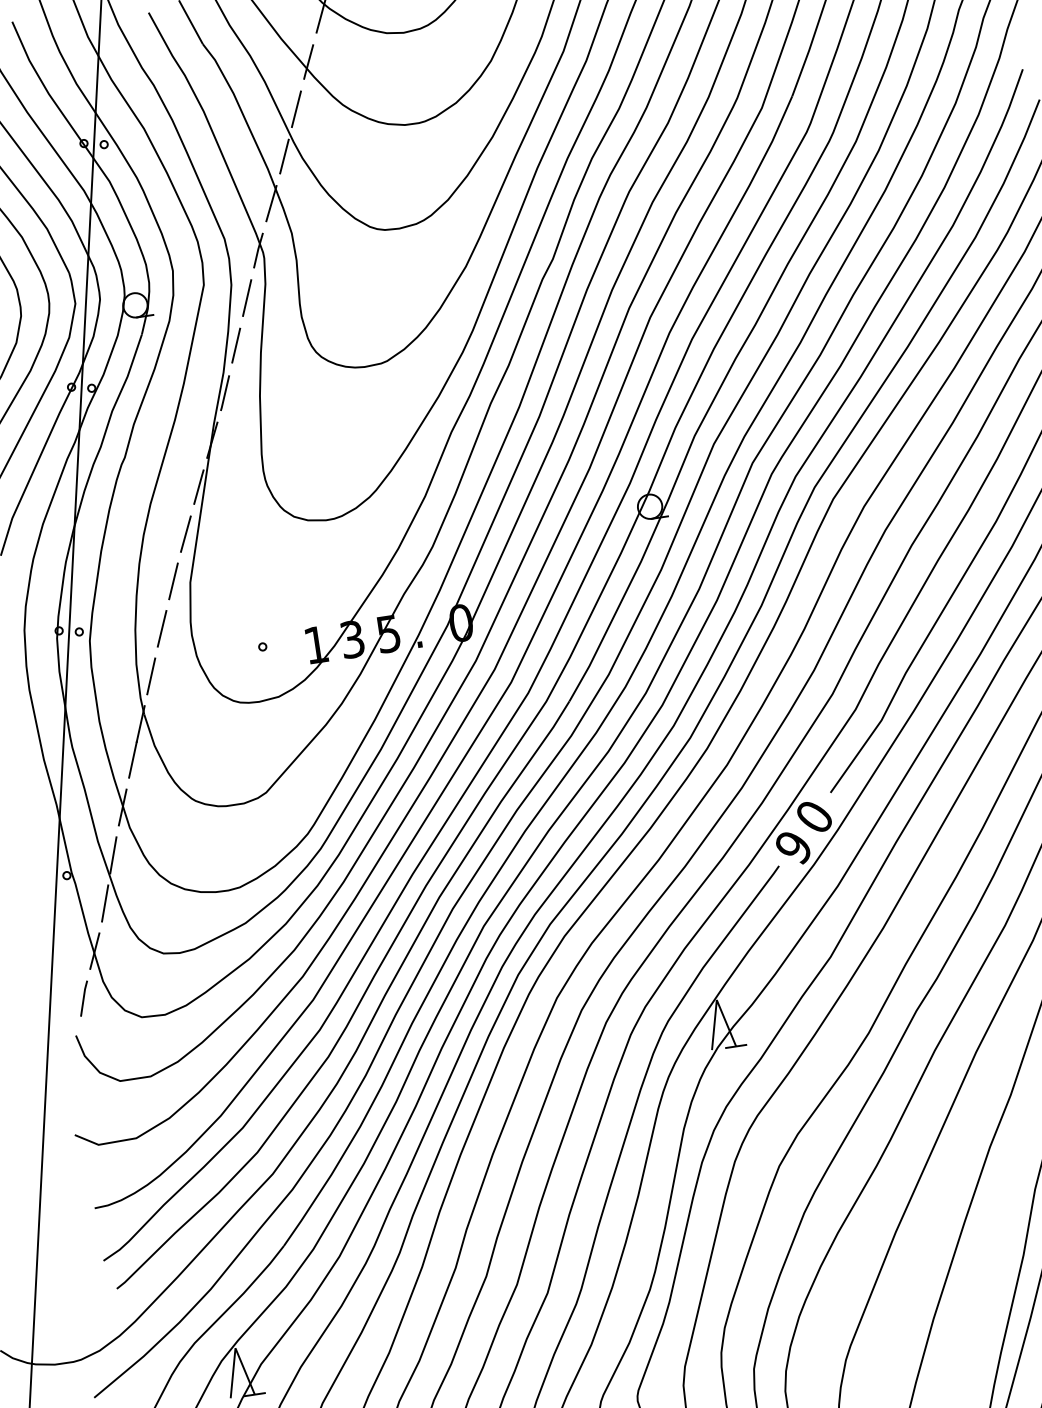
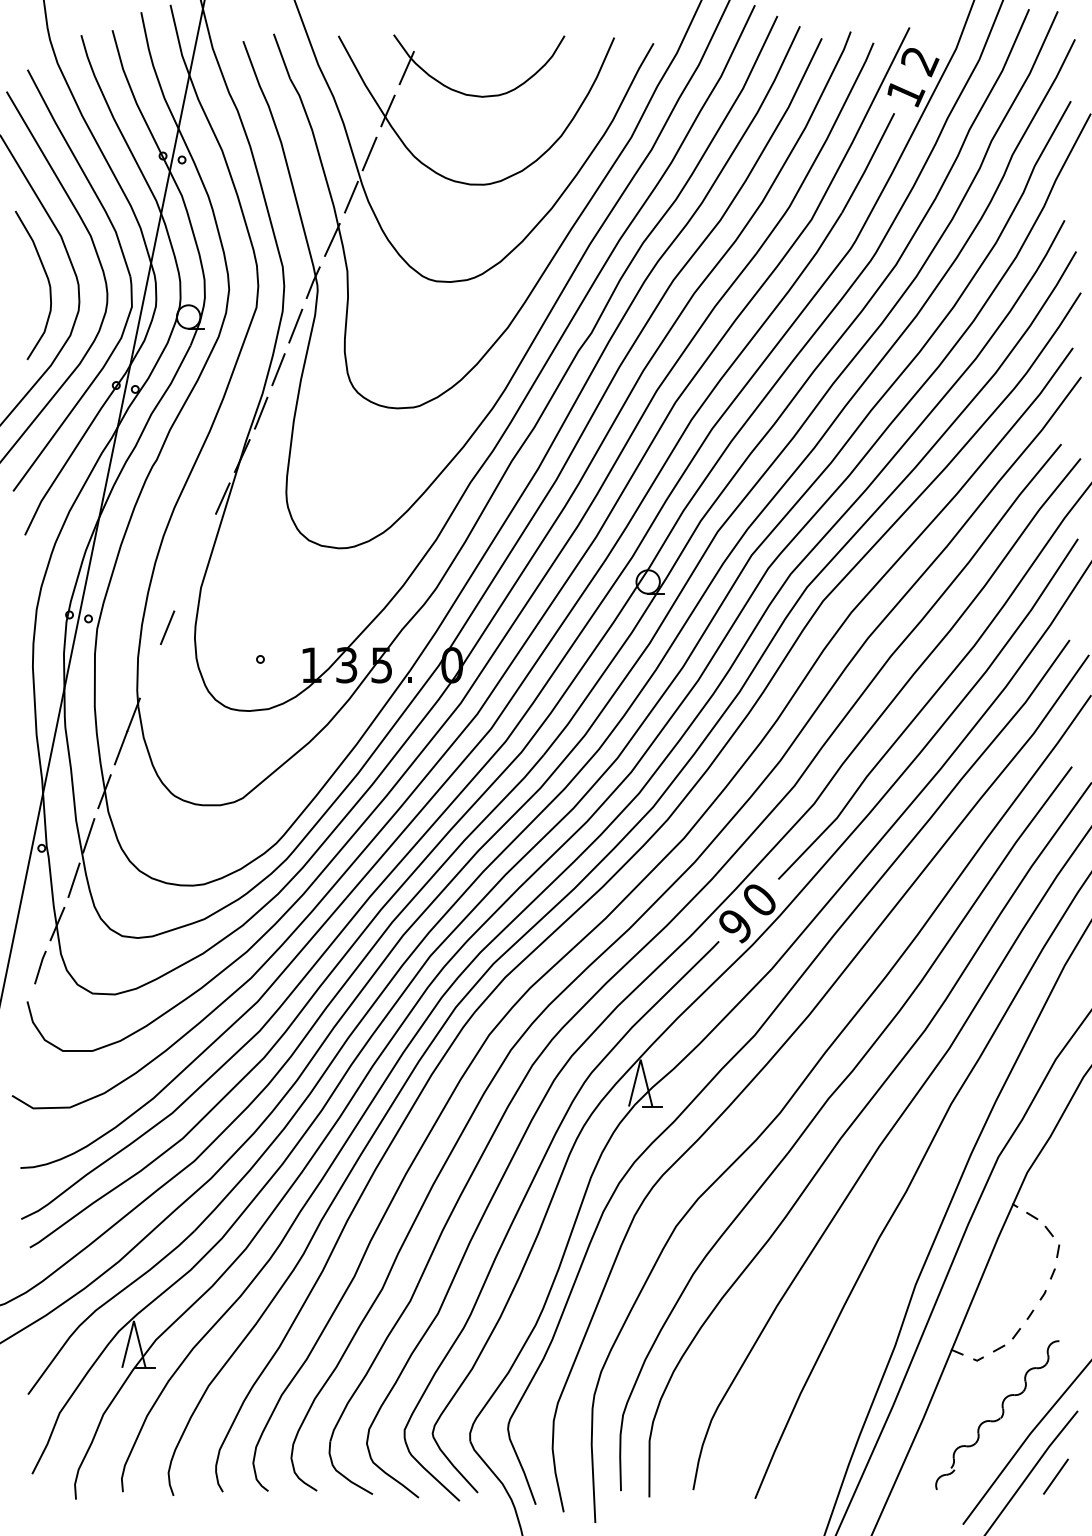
line: (185, 534) -> (203, 541), removed
line: (172, 581) -> (184, 584), removed
line: (151, 675) -> (150, 670), removed

